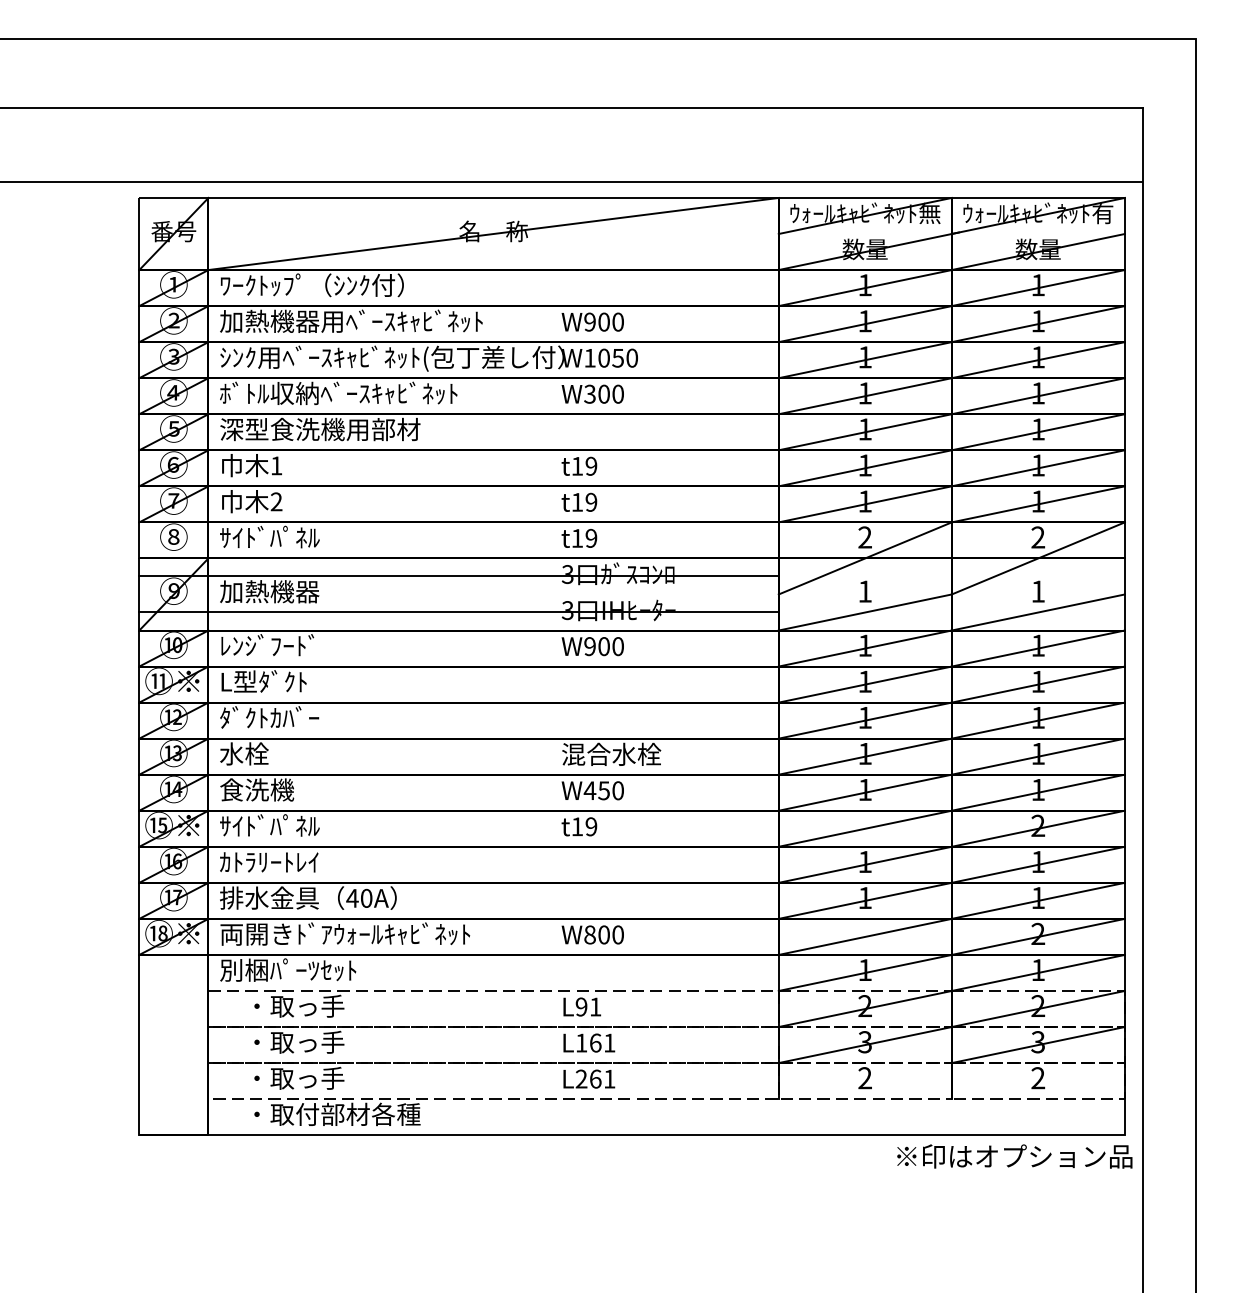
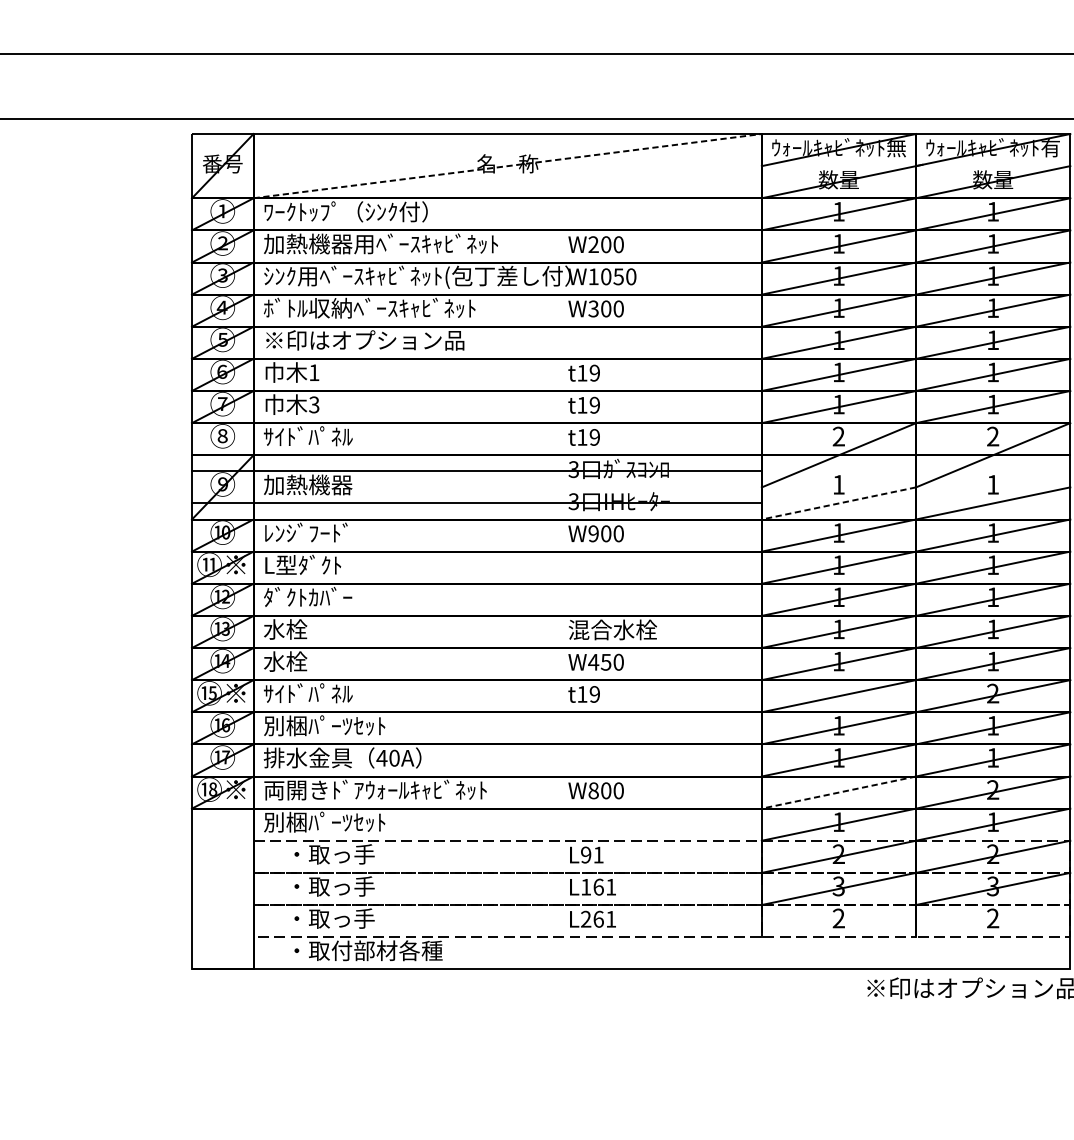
line: (494, 233) -> (508, 165), solid -> dashed
text: (589, 322) -> (593, 245), W900 -> W200
text: (332, 429) -> (364, 340), 深型食洗機用部材 -> ※印はオプション品
text: (276, 501) -> (314, 404), 2 -> 3
line: (864, 612) -> (838, 503), solid -> dashed
text: (257, 789) -> (297, 661), 食洗機 -> 水栓
text: (288, 861) -> (324, 725), ｶﾄﾗﾘｰﾄﾚｲ -> 別梱ﾊﾟｰﾂｾｯﾄ
line: (864, 937) -> (838, 793), solid -> dashed

